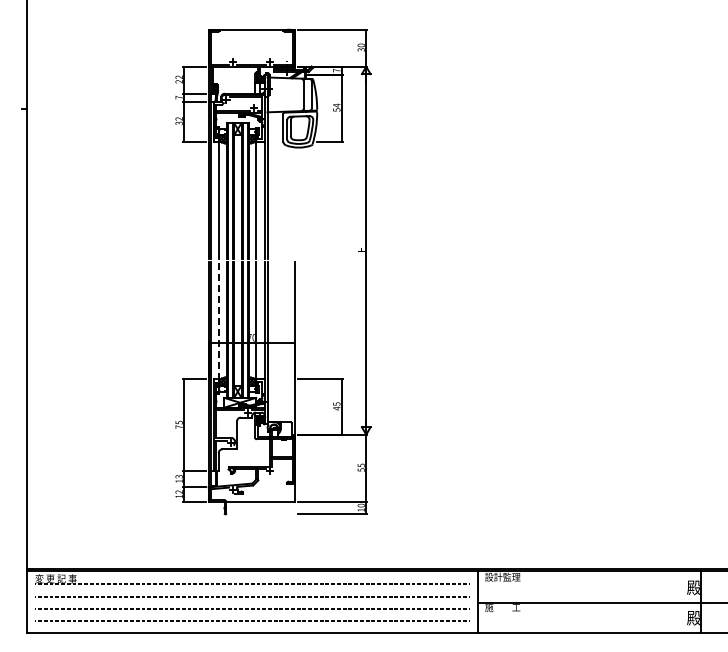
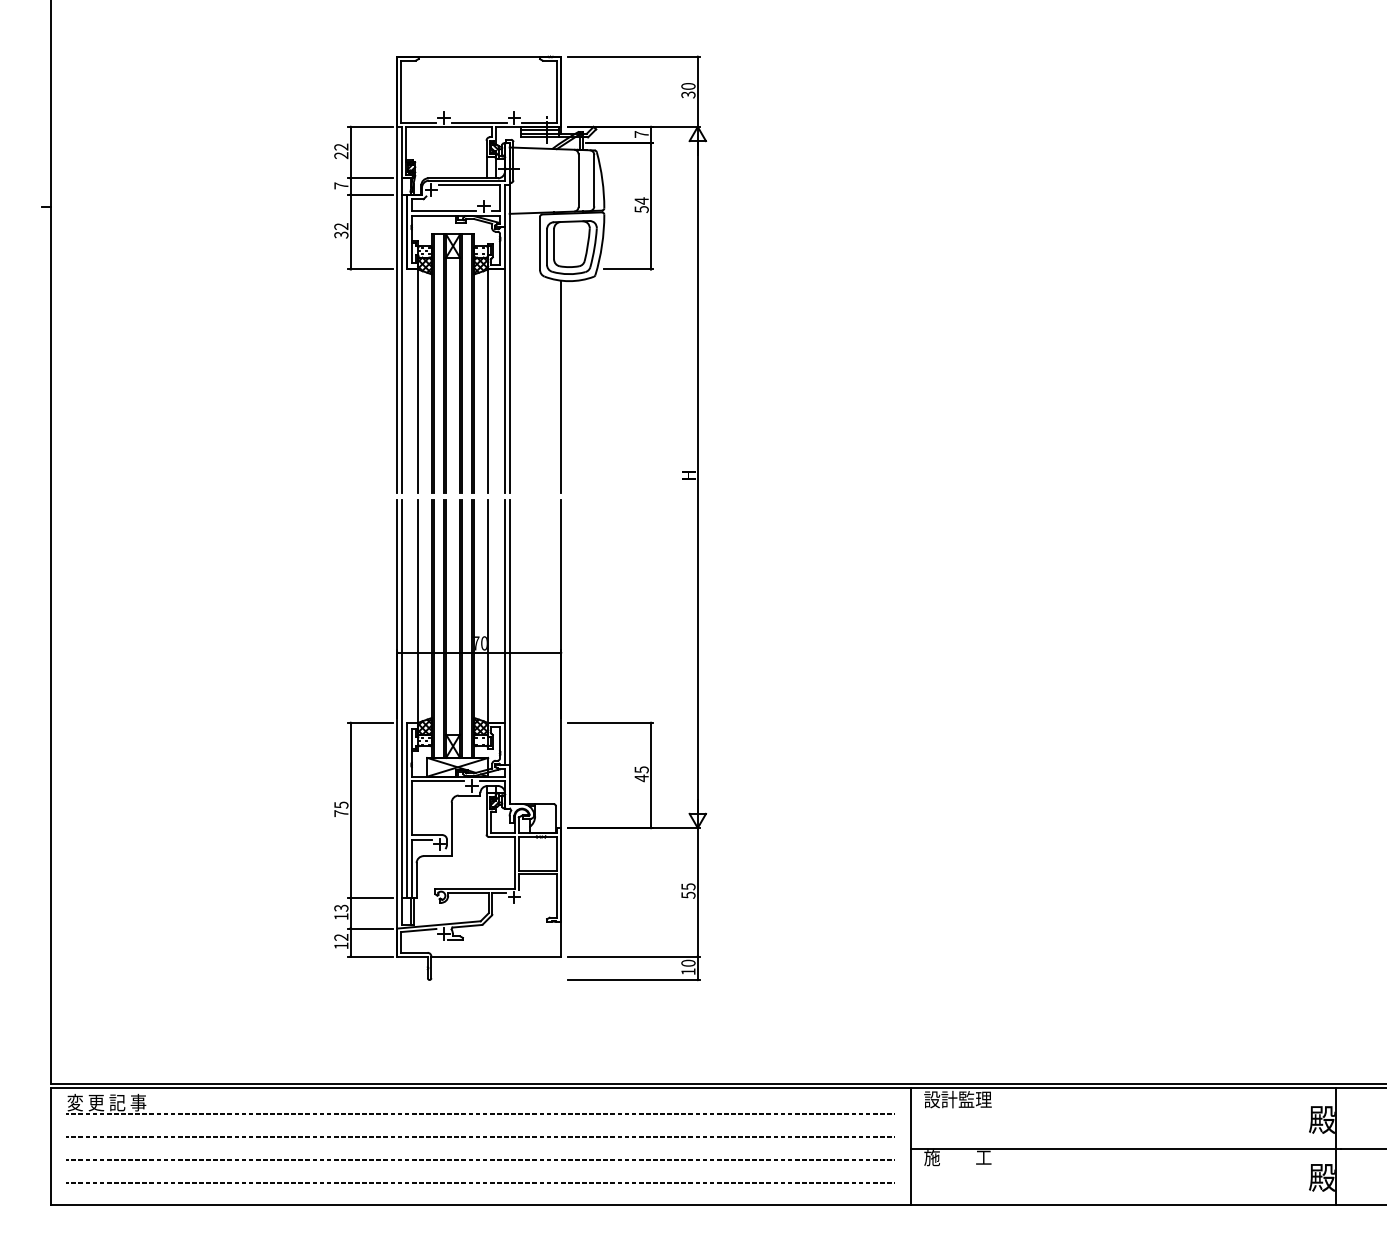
line: (294, 202) -> (561, 385), added
line: (219, 321) -> (418, 612), dashed -> solid

